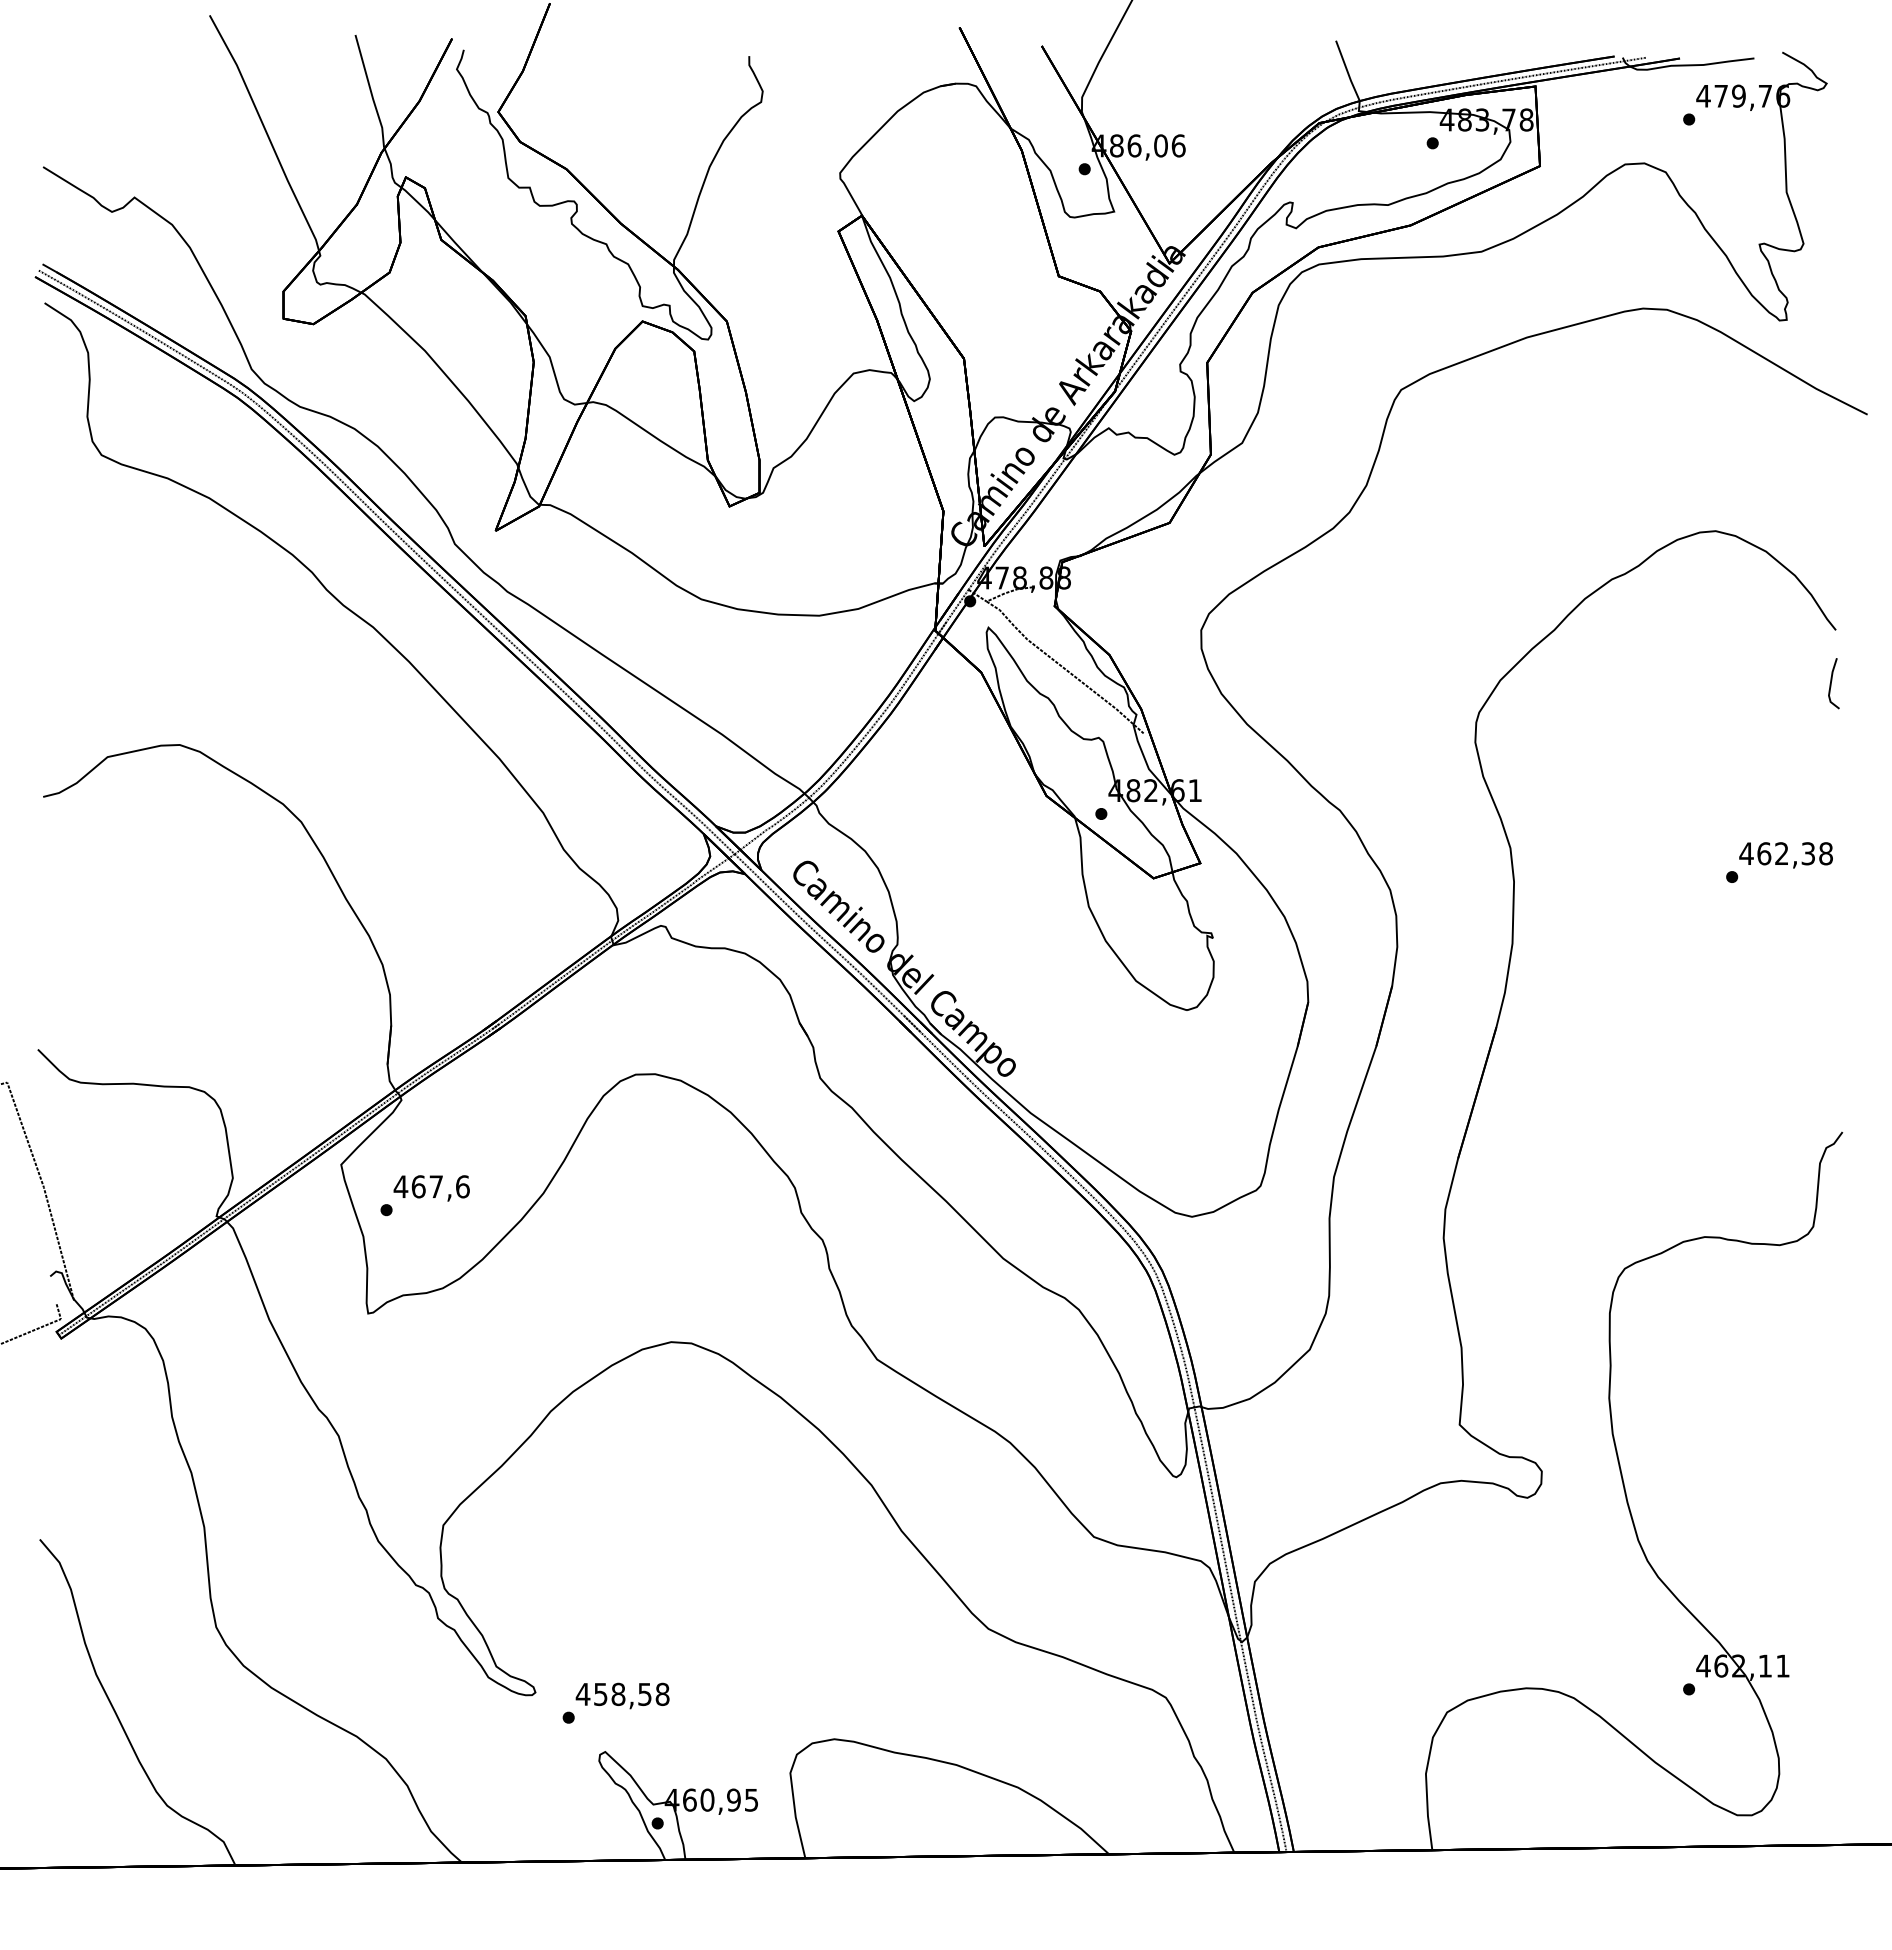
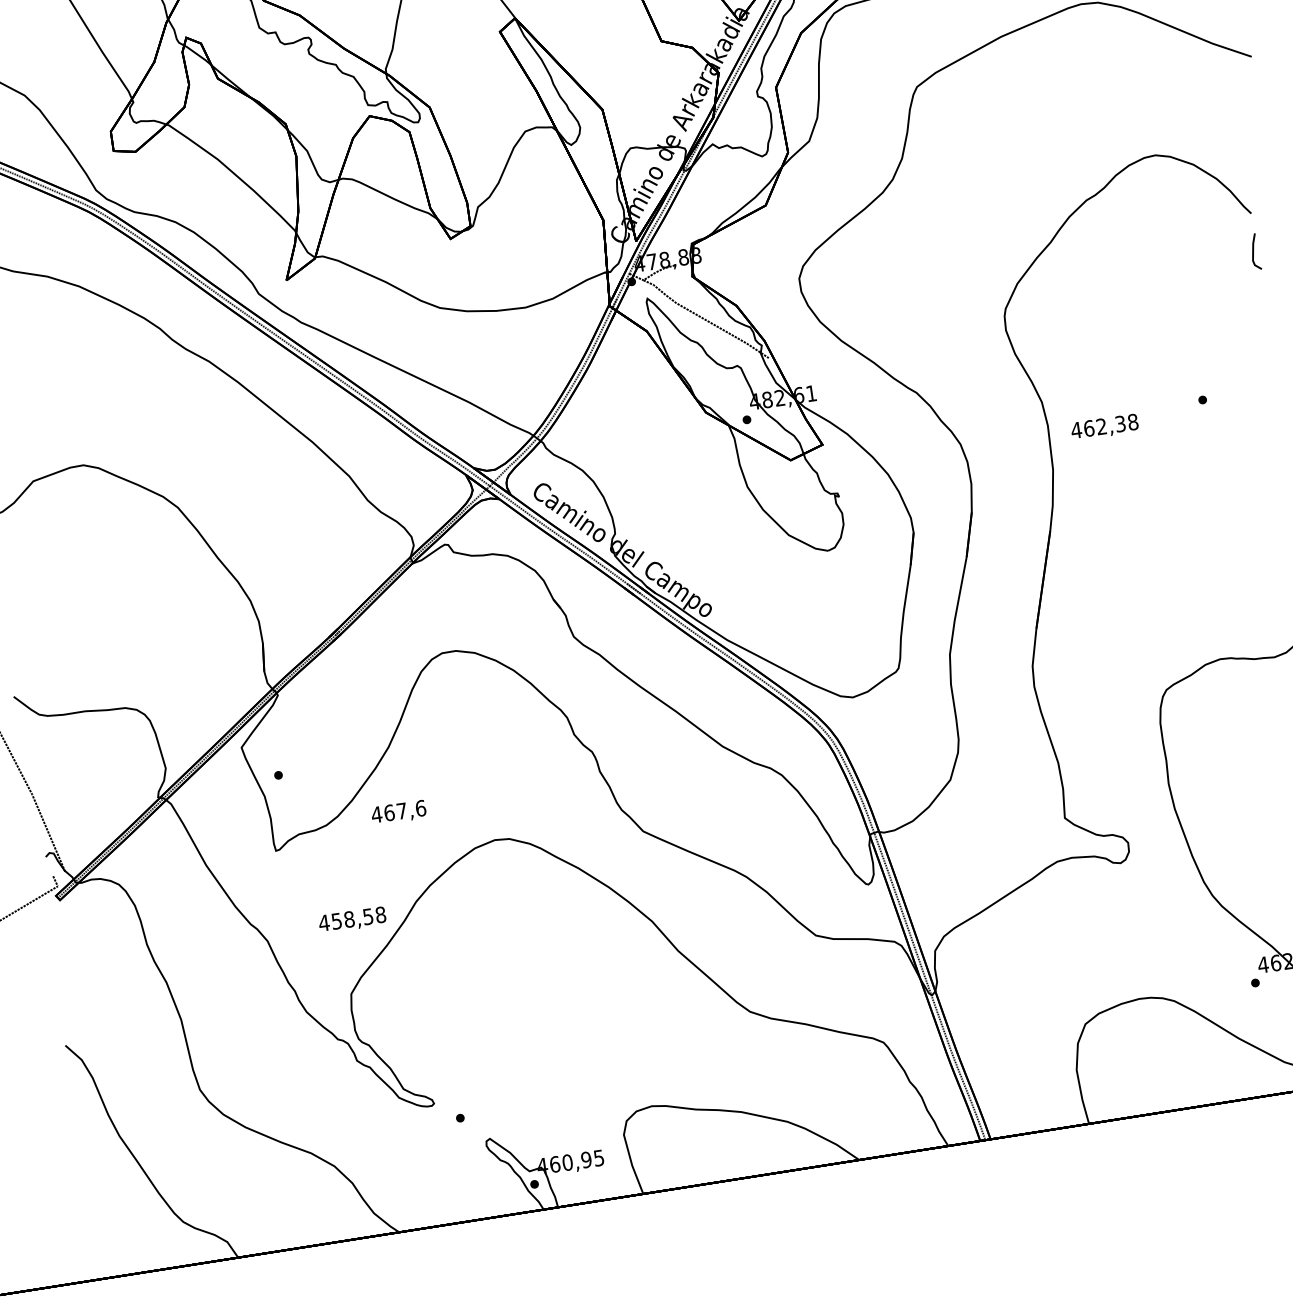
text: (1785, 855) -> (1104, 427), moved
text: (431, 1188) -> (398, 812), moved
text: (622, 1695) -> (352, 919), moved

